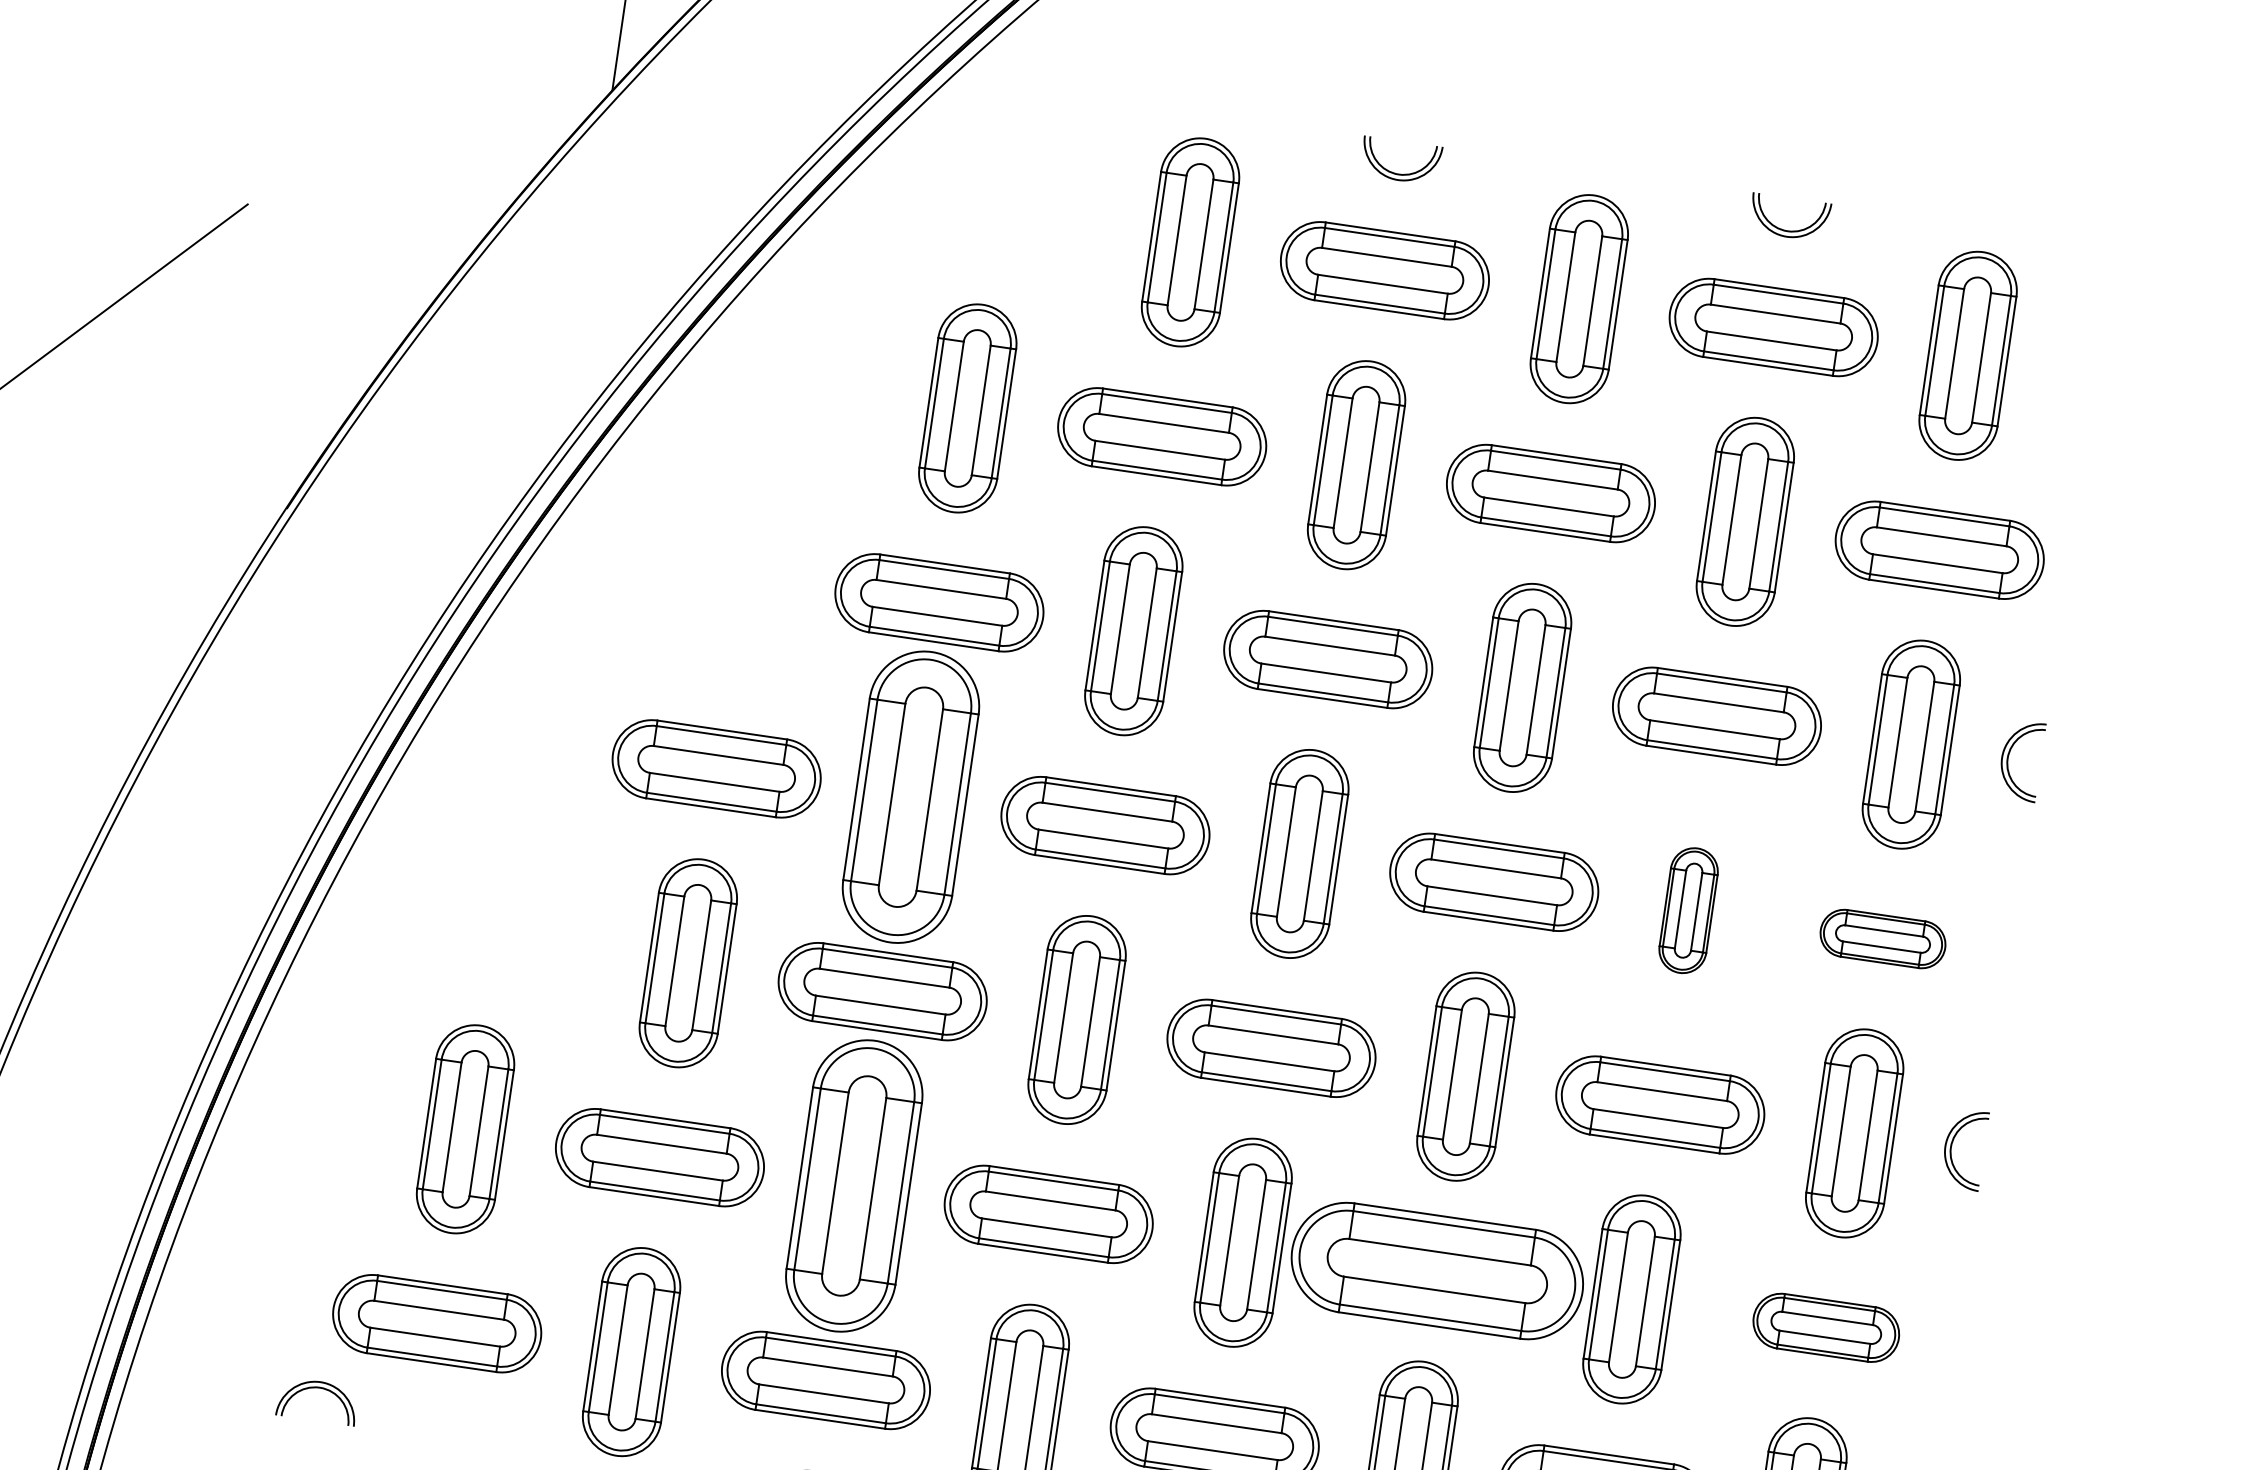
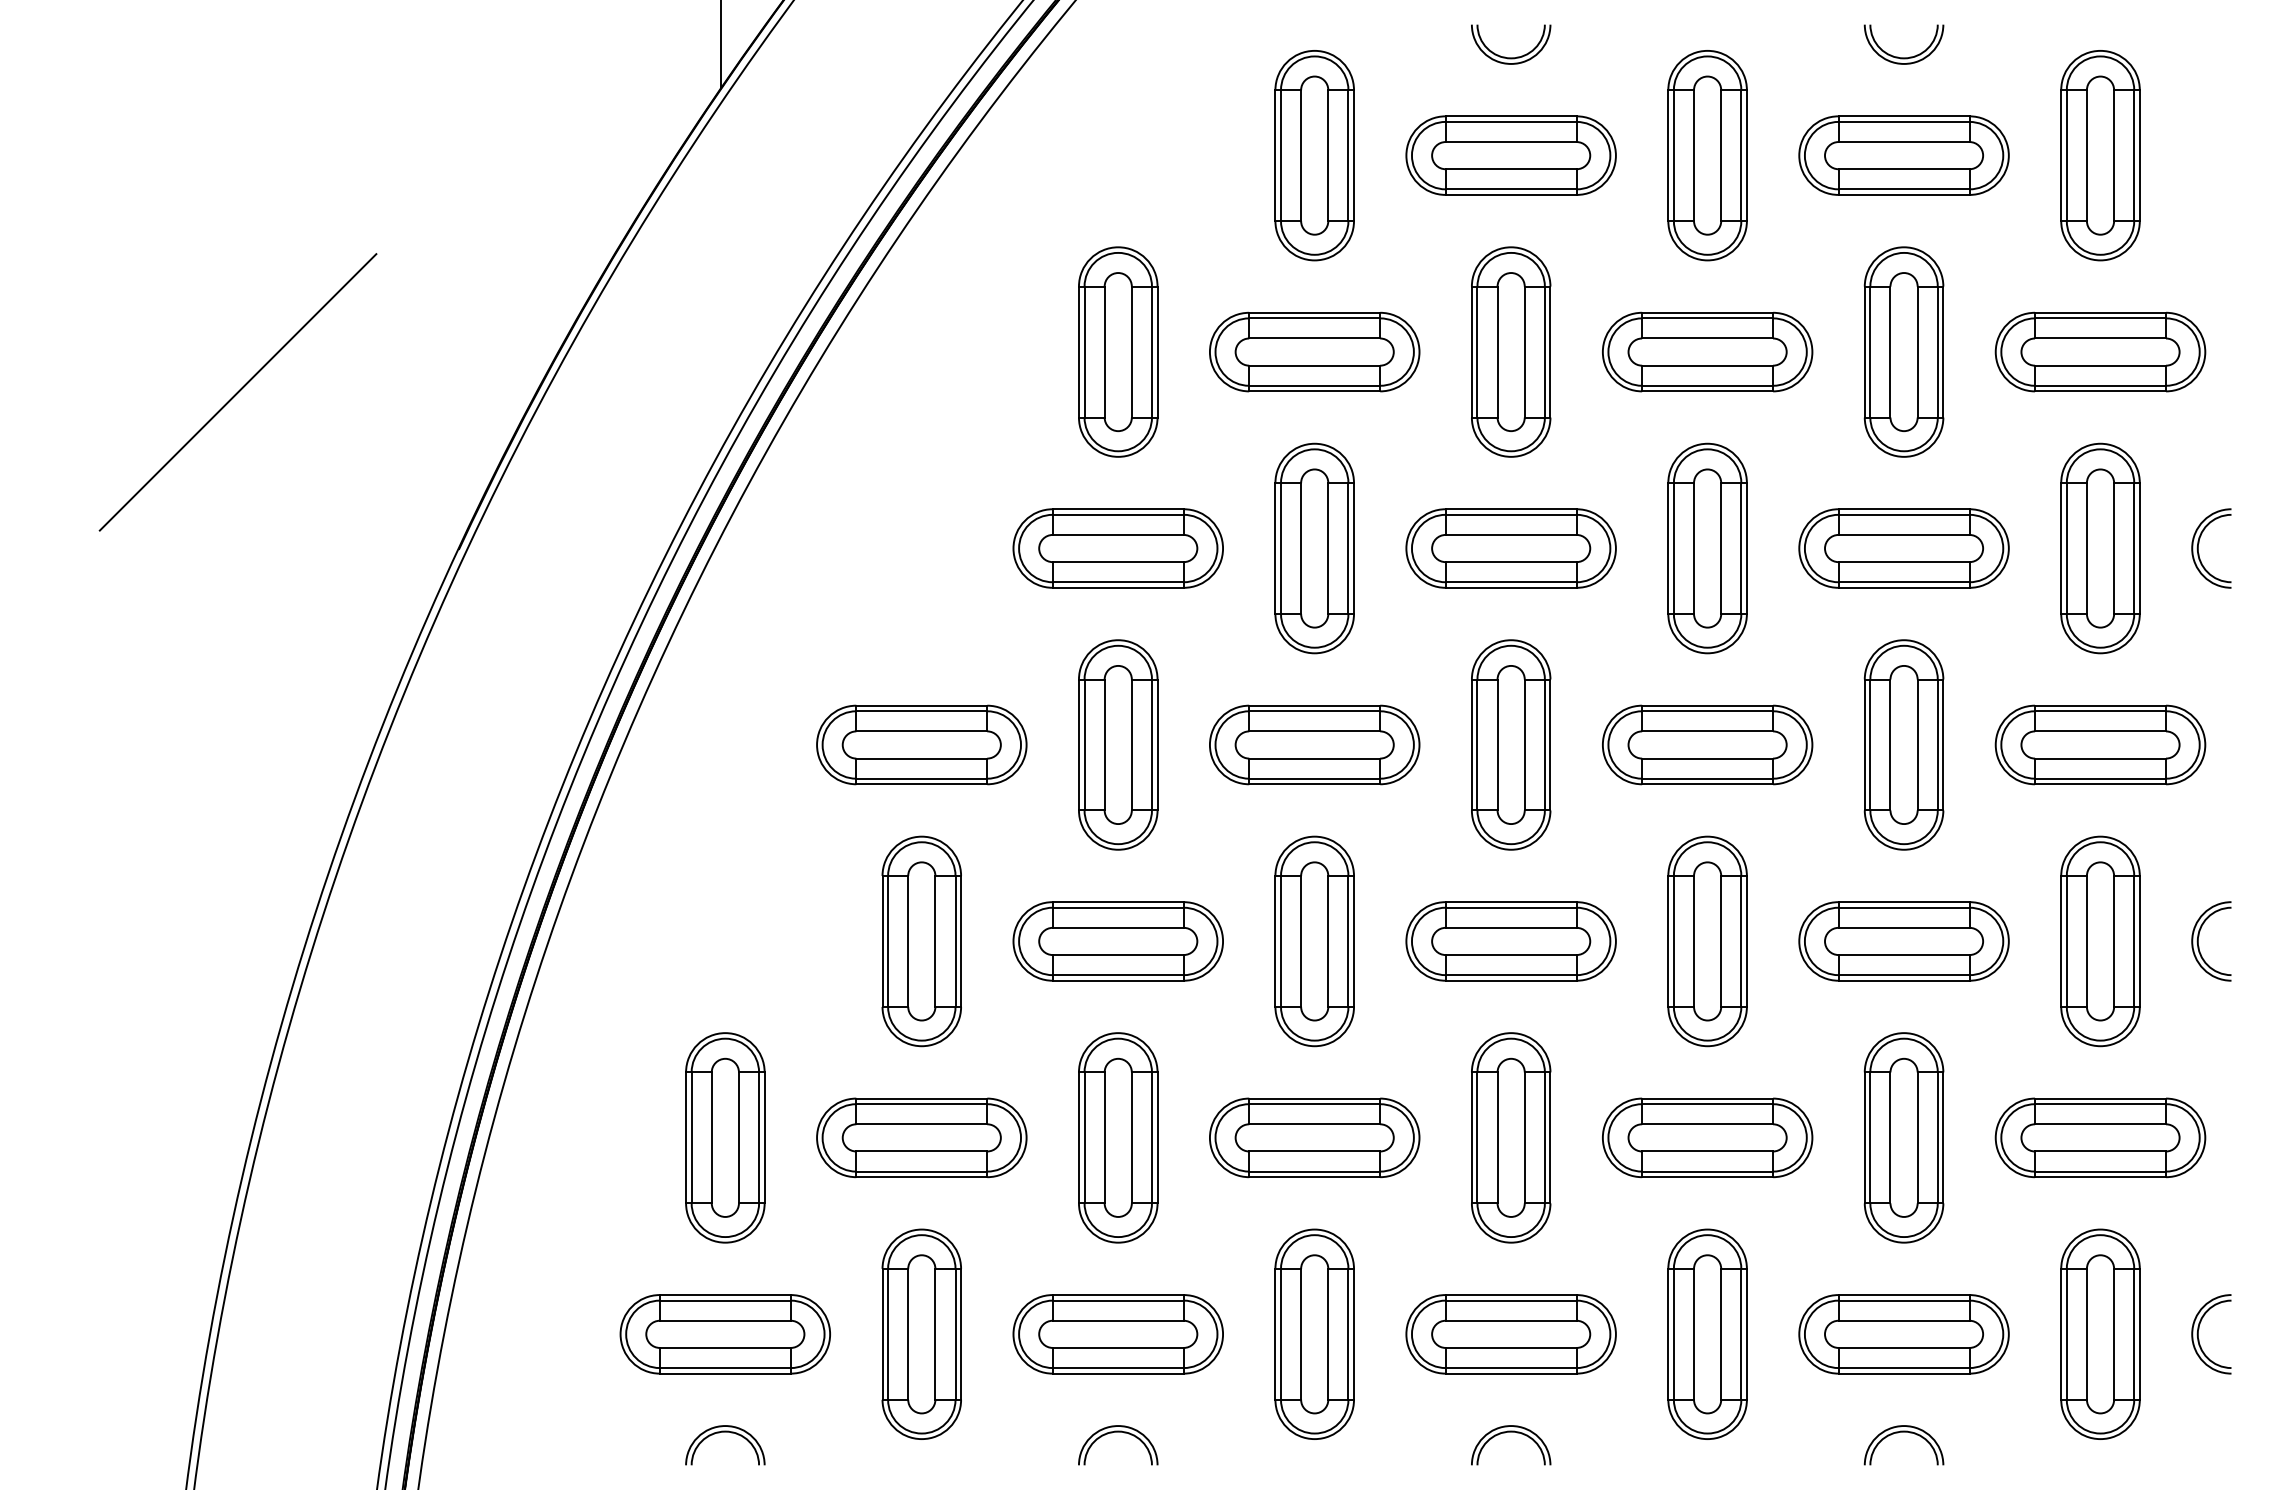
part: (911, 796) -> (1118, 744), size x0.71
part: (1688, 910) -> (1903, 744), size x1.67
part: (1883, 938) -> (2100, 744), size x1.67
part: (854, 1185) -> (1118, 1137), size x0.71
part: (1437, 1270) -> (1707, 1137), size x0.71
part: (1826, 1327) -> (2100, 1137), size x1.43
part: (319, 1388) -> (725, 1432), moved

